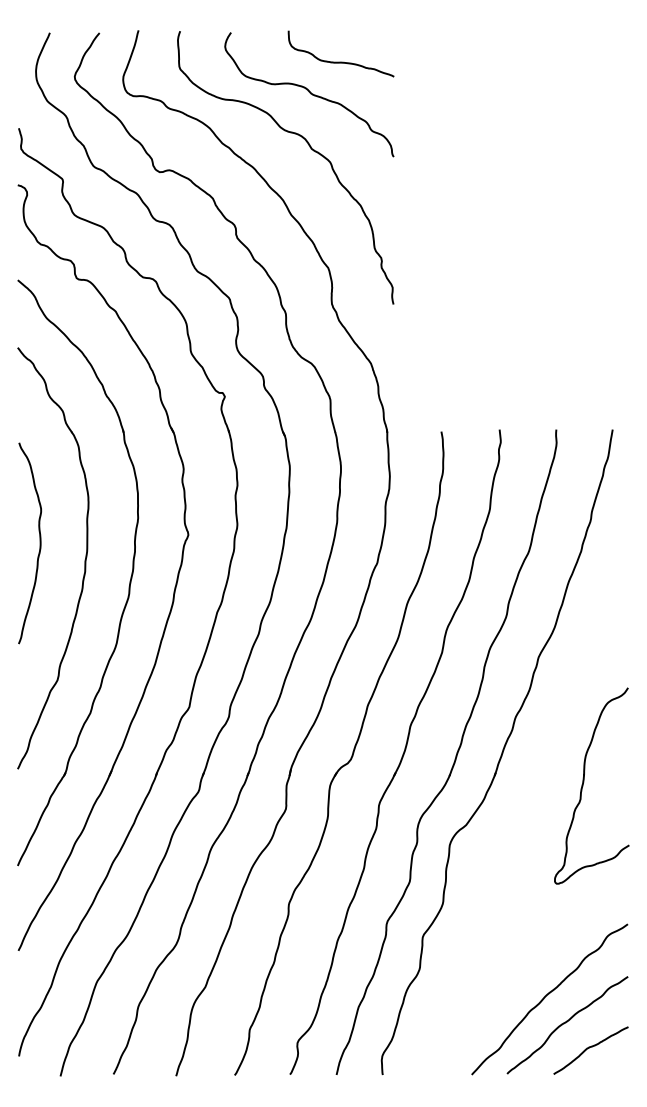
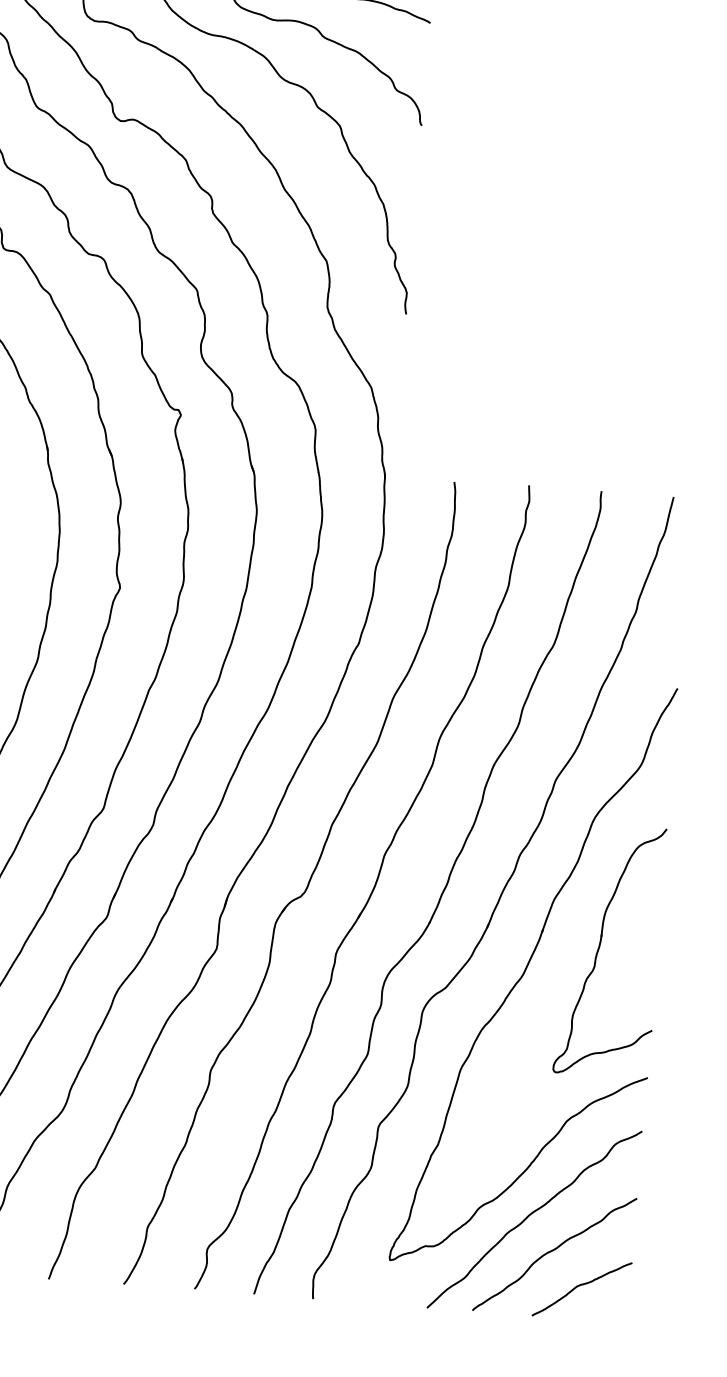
part: (533, 808) -> (533, 973), added

